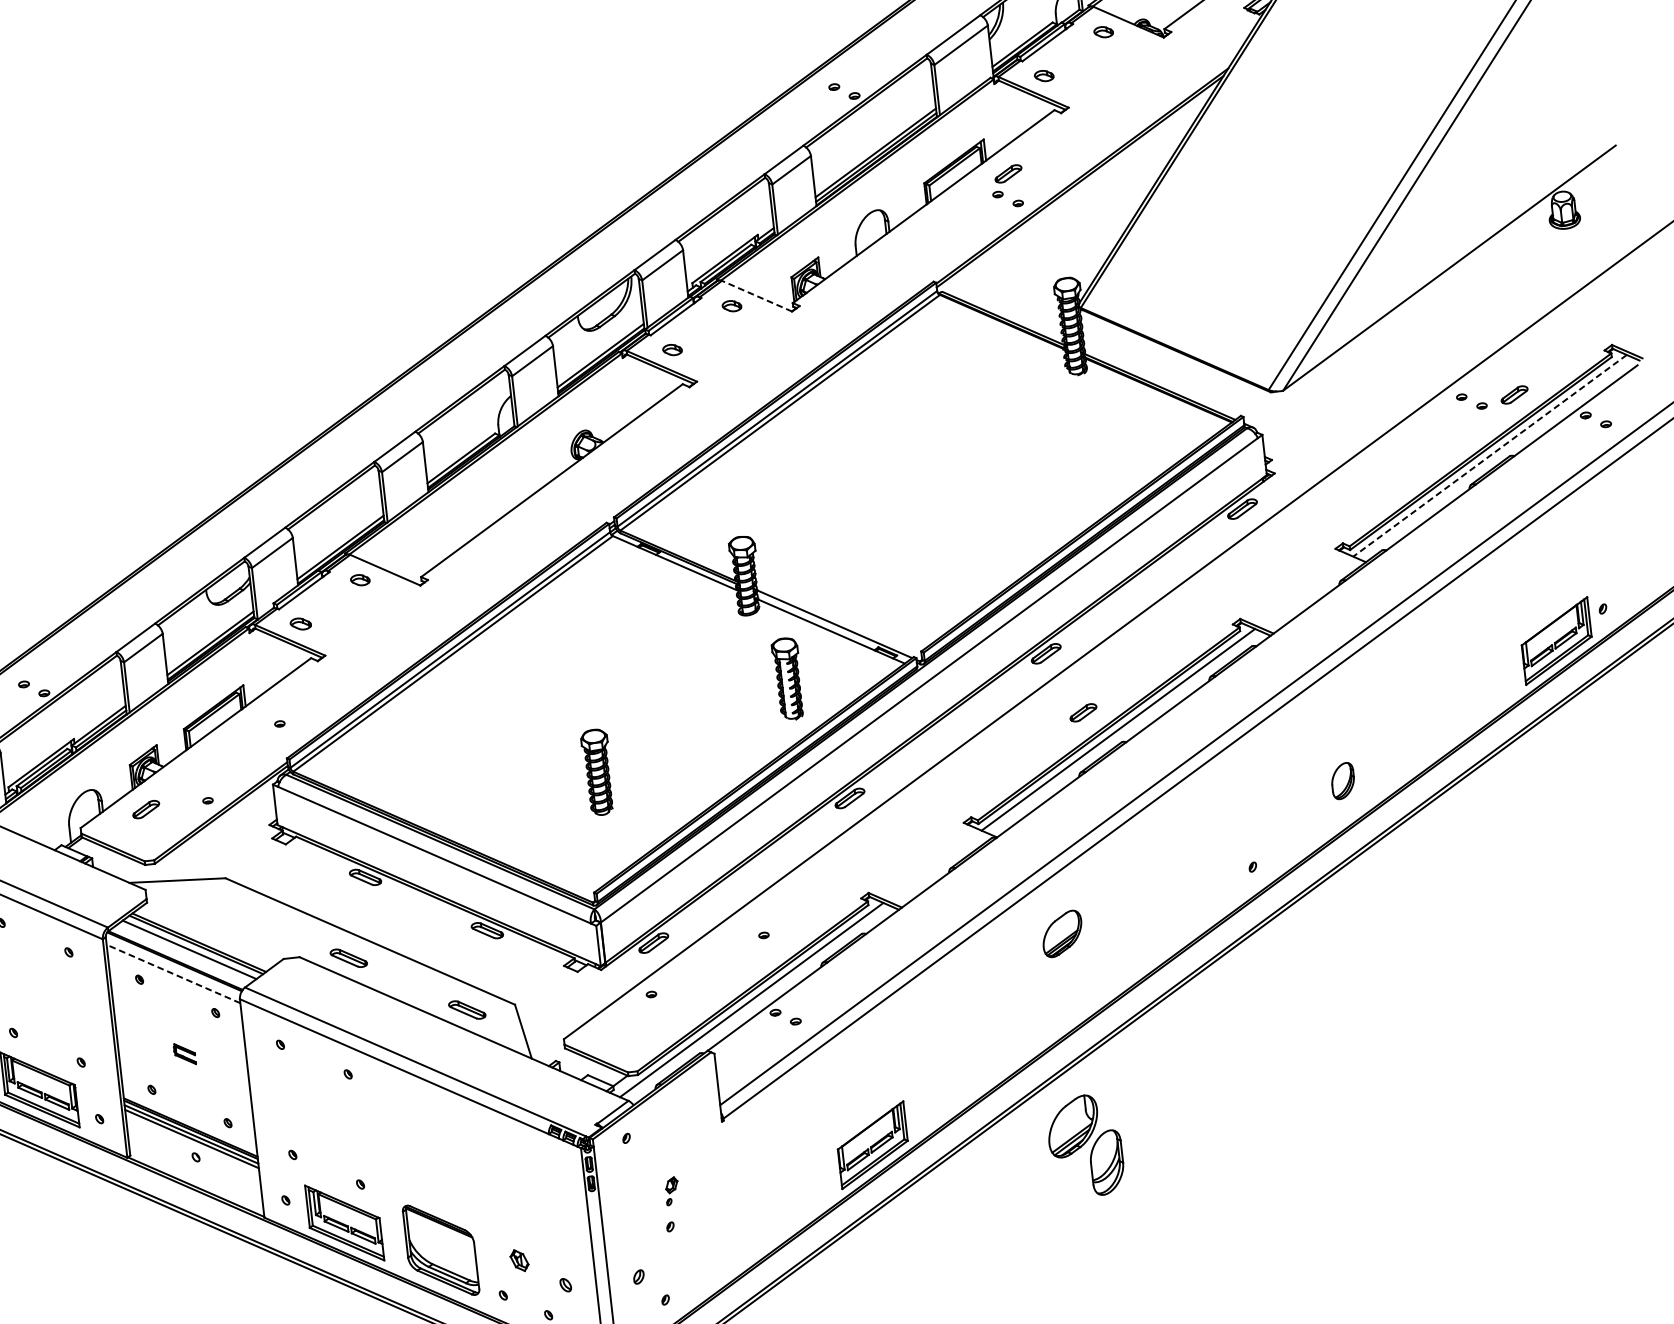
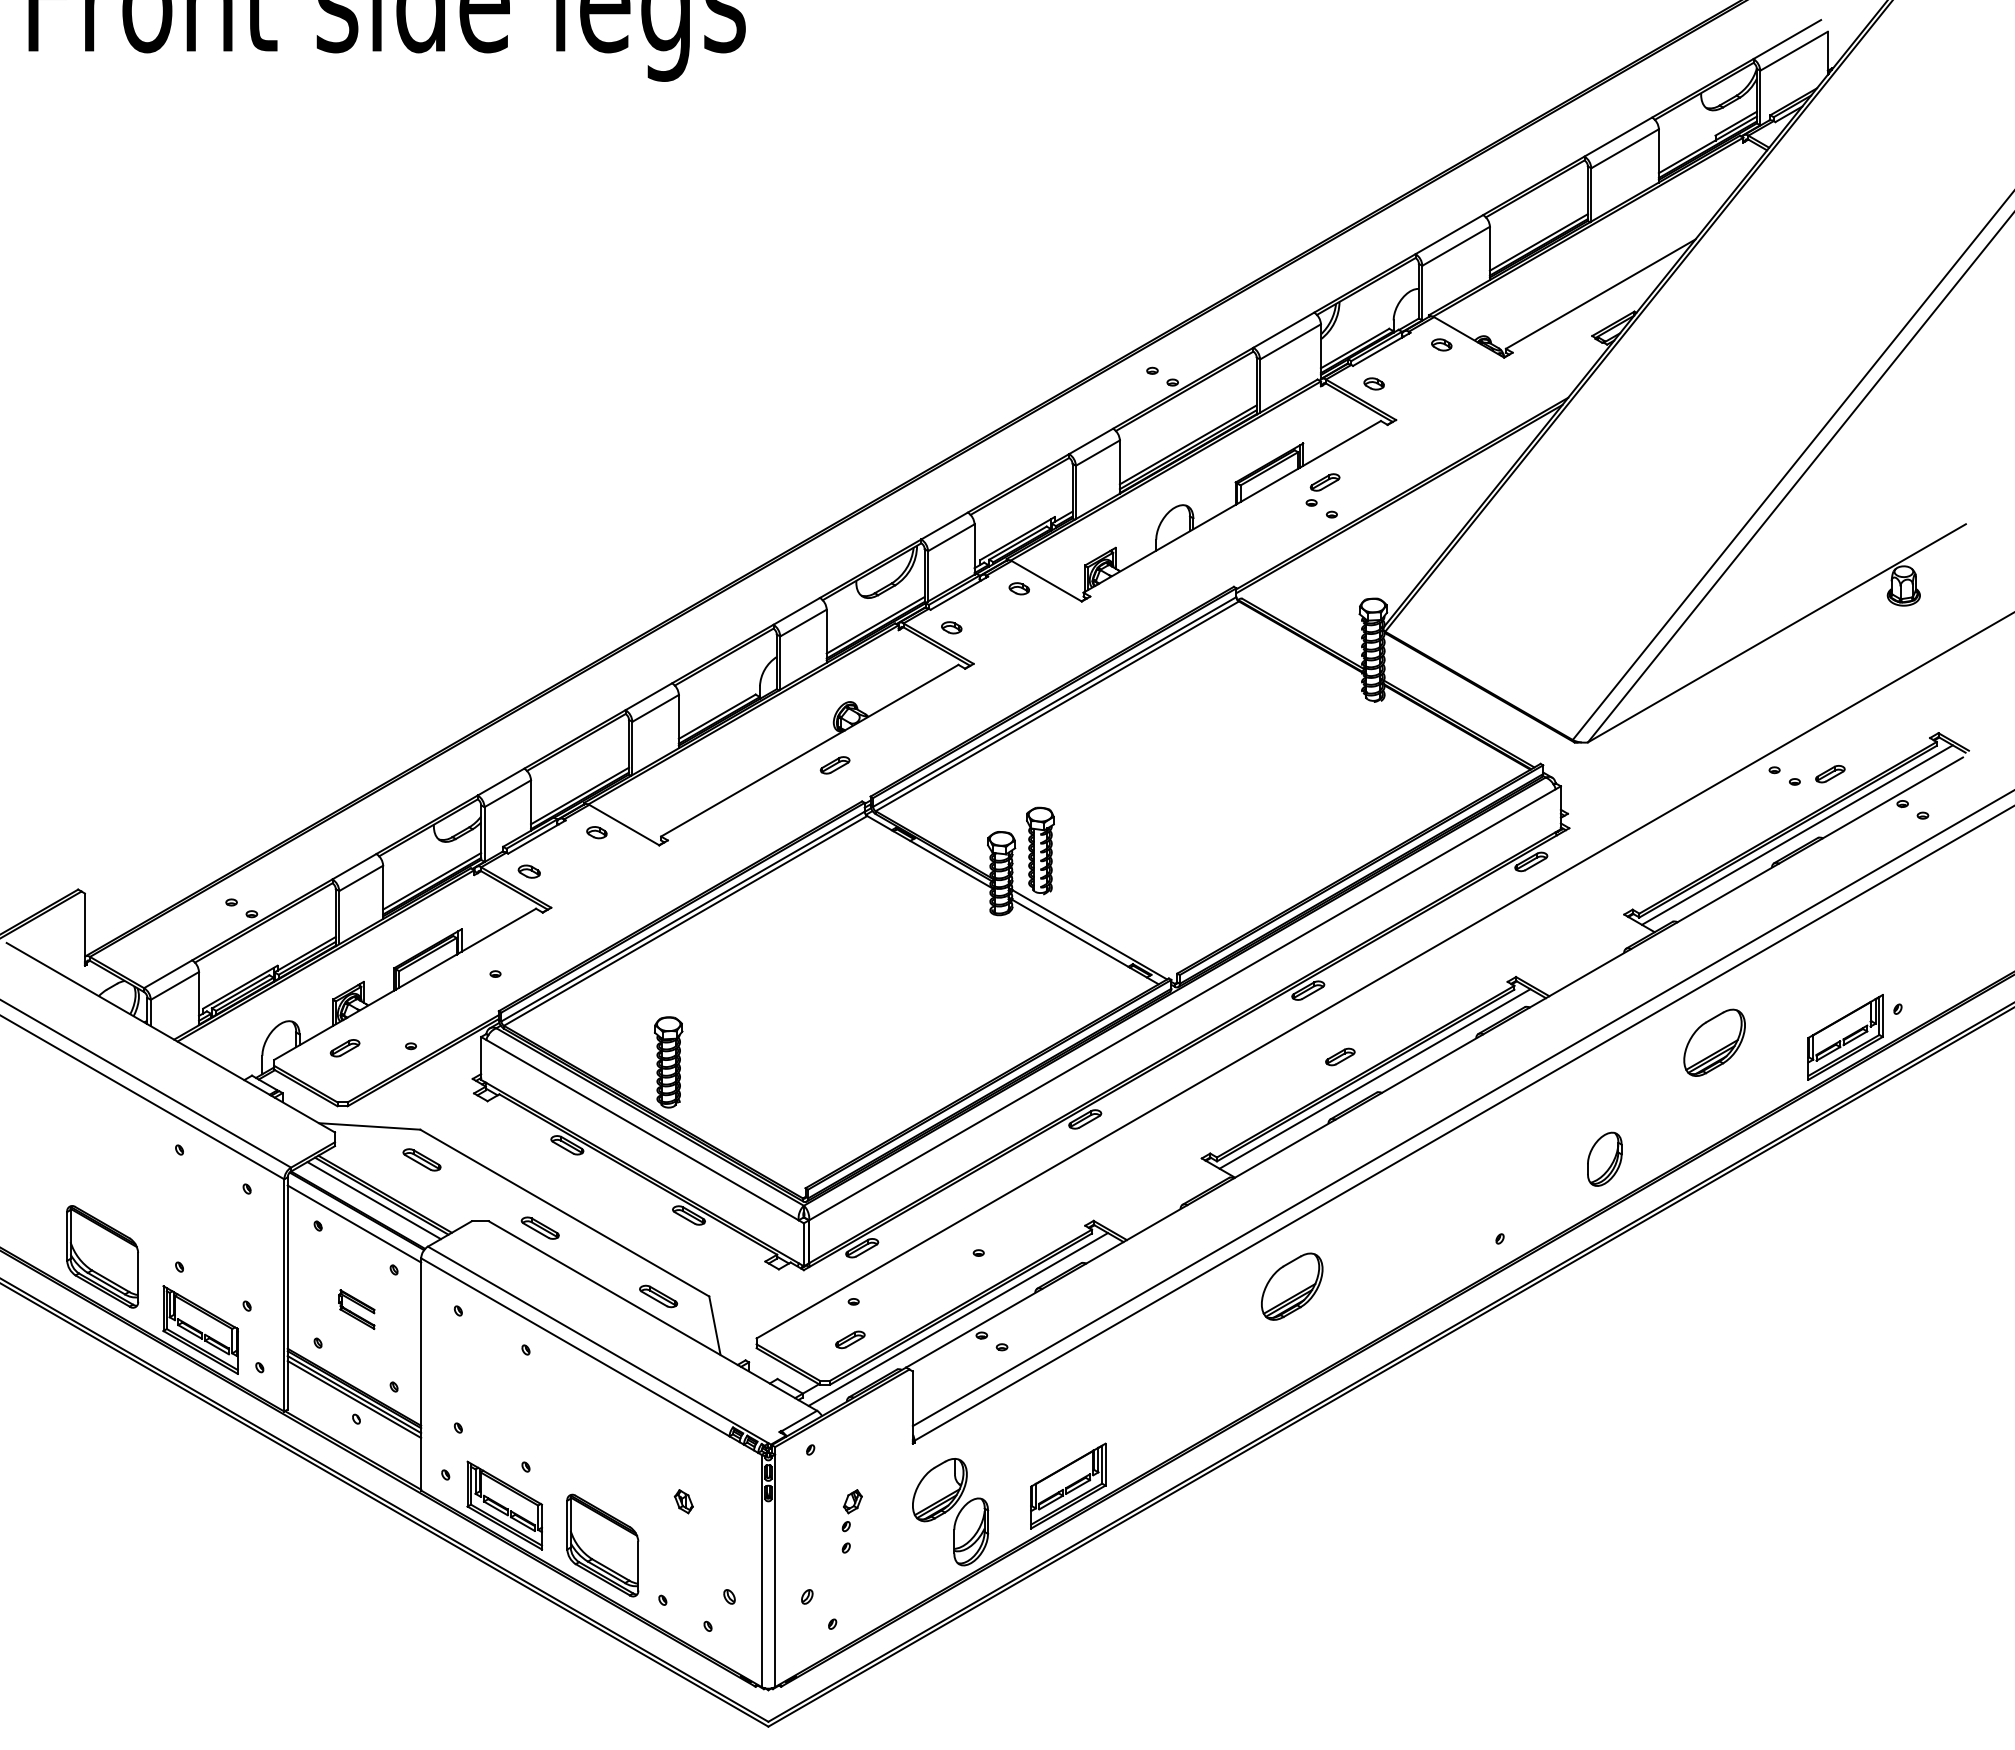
line: (756, 296) -> (1046, 581), dashed -> solid
line: (1490, 456) -> (1797, 835), dashed -> solid
part: (576, 491) -> (834, 765), added
part: (1433, 659) -> (1714, 1042), added
part: (788, 678) -> (1040, 850), moved
part: (597, 772) -> (668, 1062), moved
part: (1342, 780) -> (1604, 1158), size x1.43
part: (229, 906) -> (421, 1159), added
part: (1062, 933) -> (1292, 1286), size x1.43
line: (173, 973) -> (354, 1223), dashed -> solid
part: (652, 1030) -> (850, 1339), added
part: (184, 1054) -> (356, 1309), size x1.67
part: (1085, 1146) -> (950, 1512), moved
part: (671, 1191) -> (851, 1510), size x1.43
part: (519, 1260) -> (683, 1501), moved

